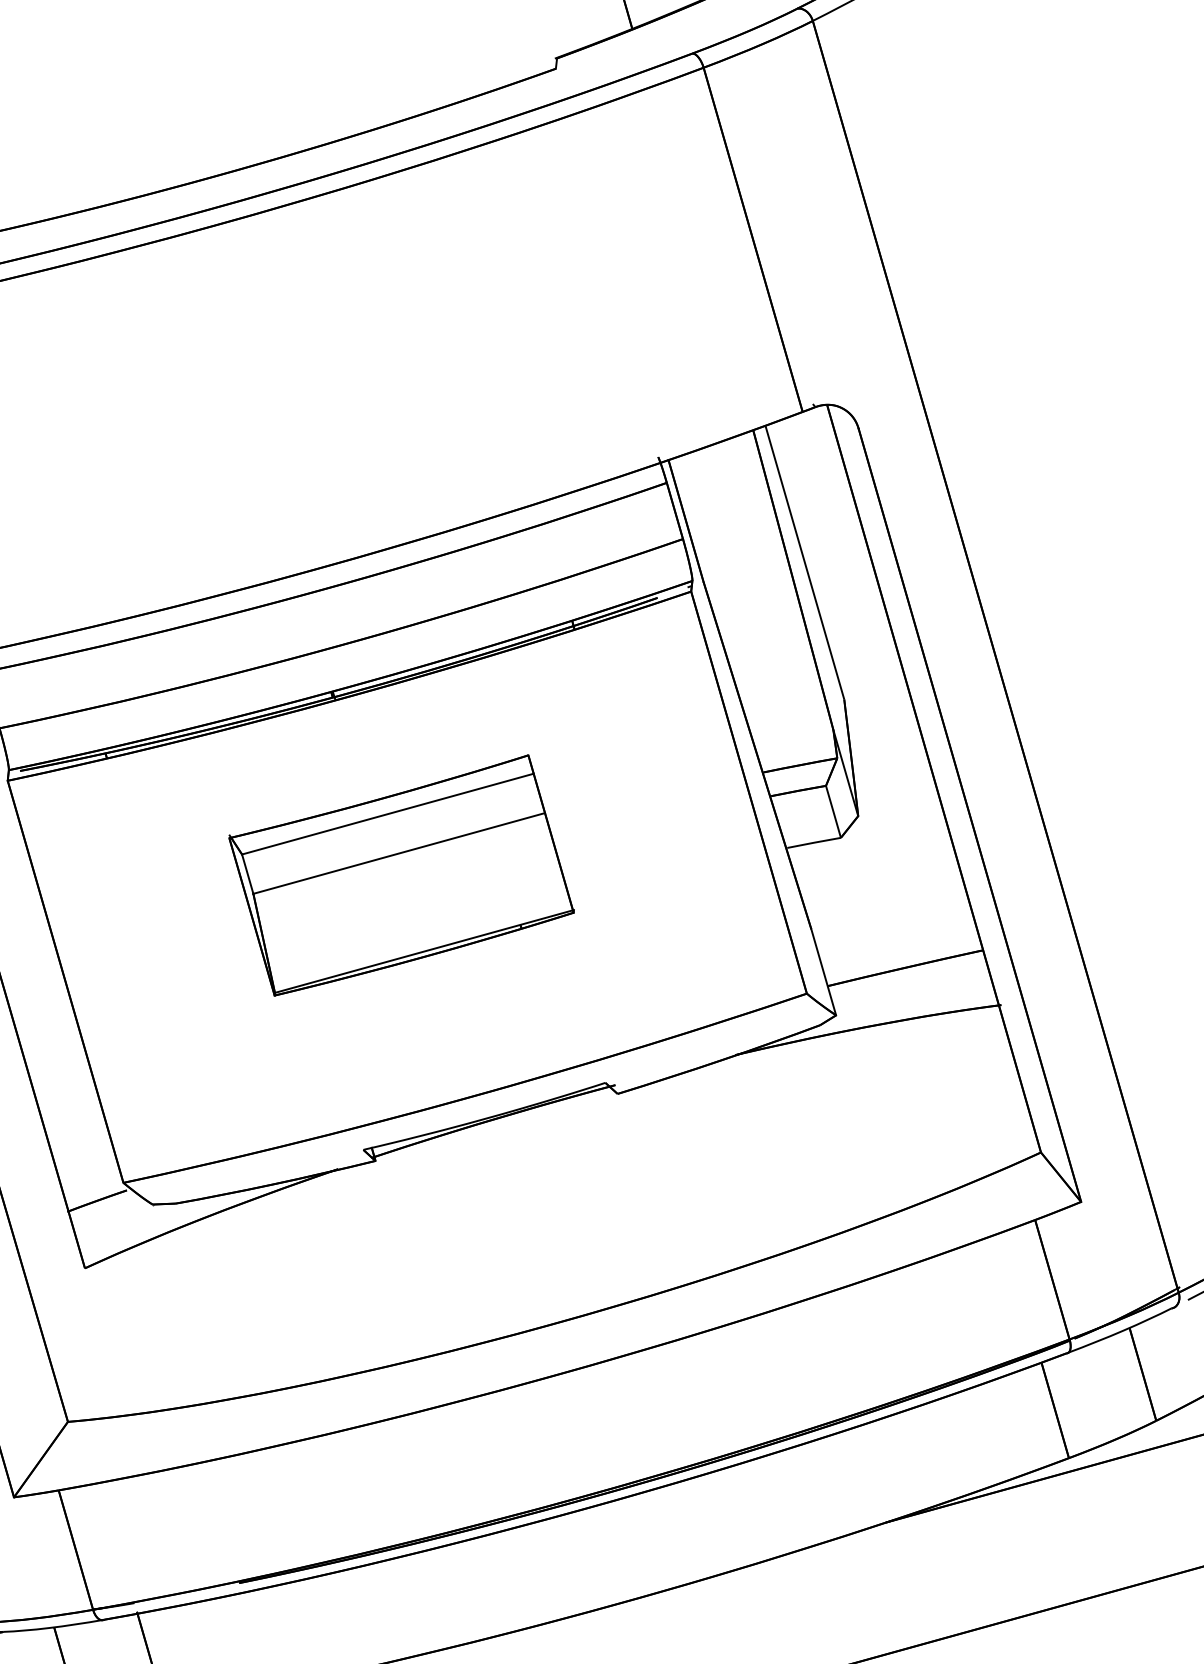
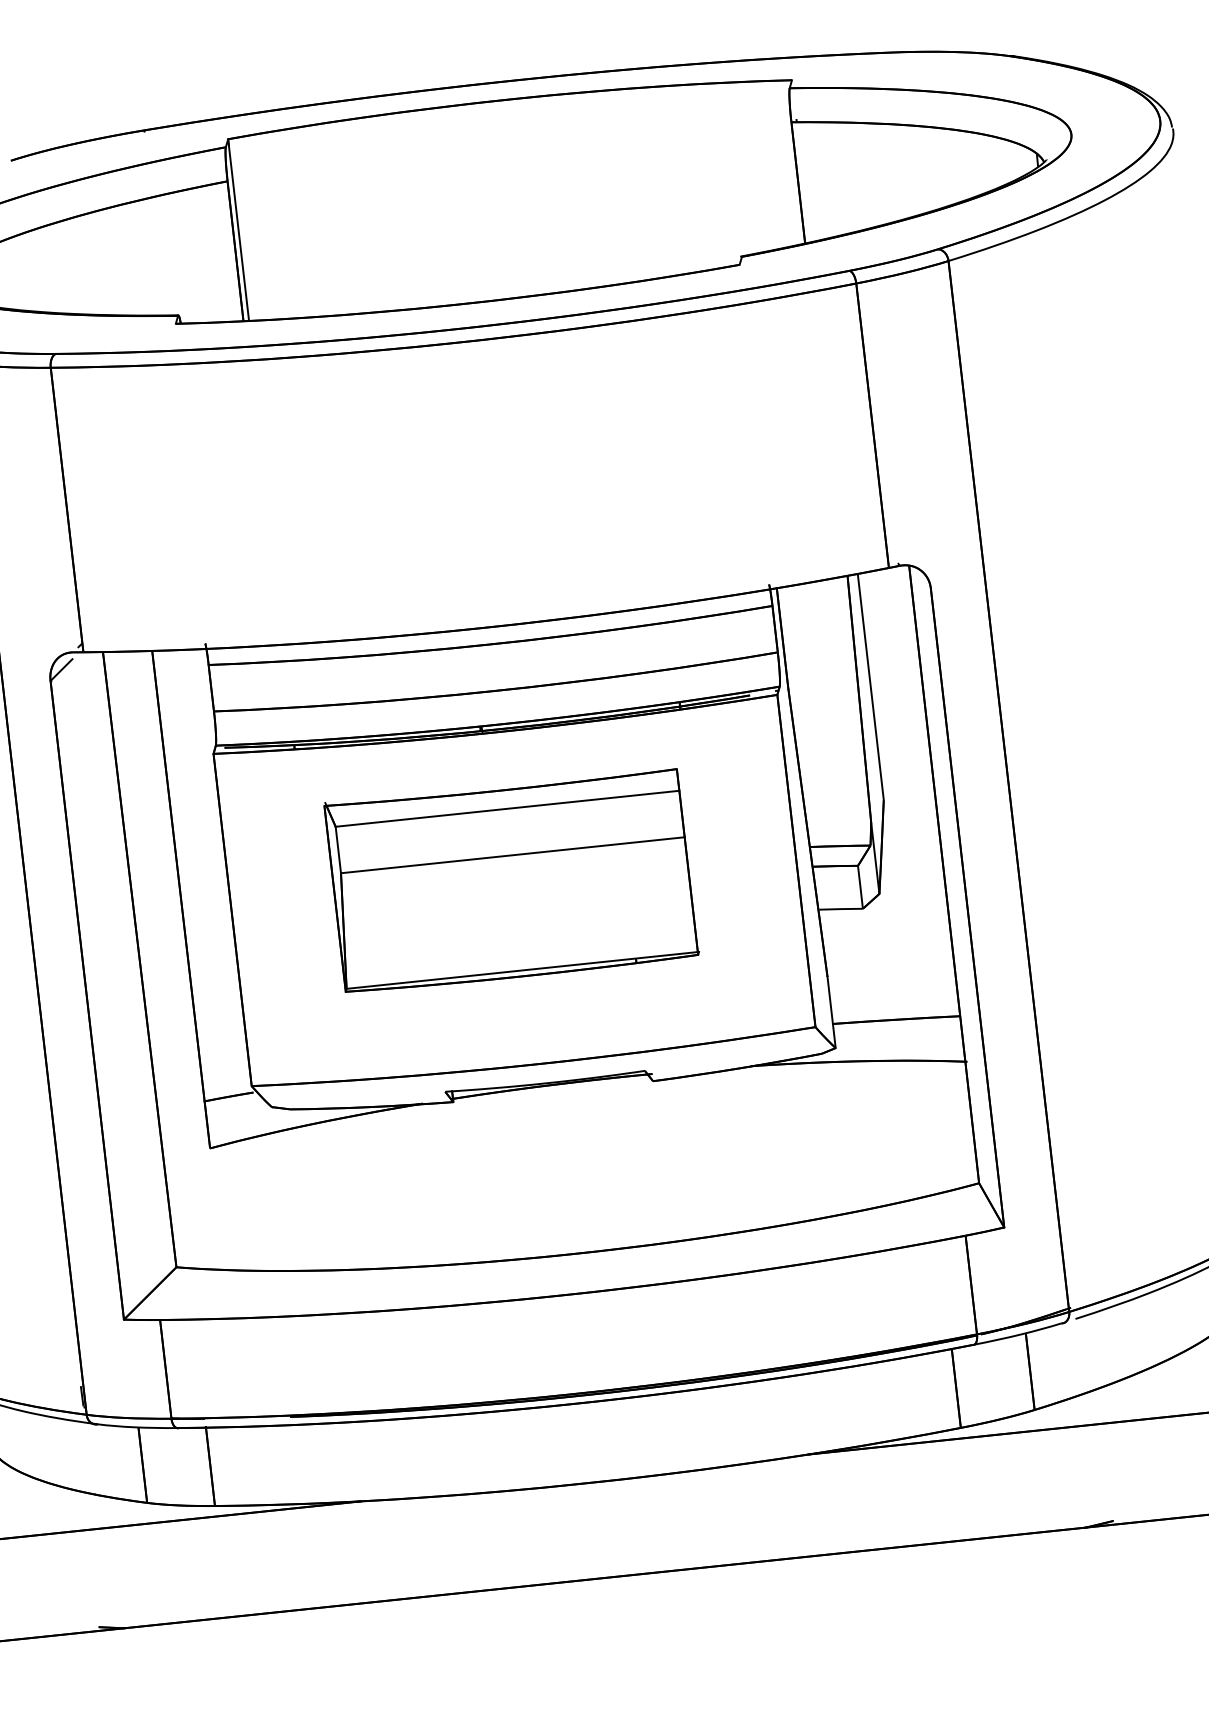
part: (401, 875) -> (511, 880), size x1.43

